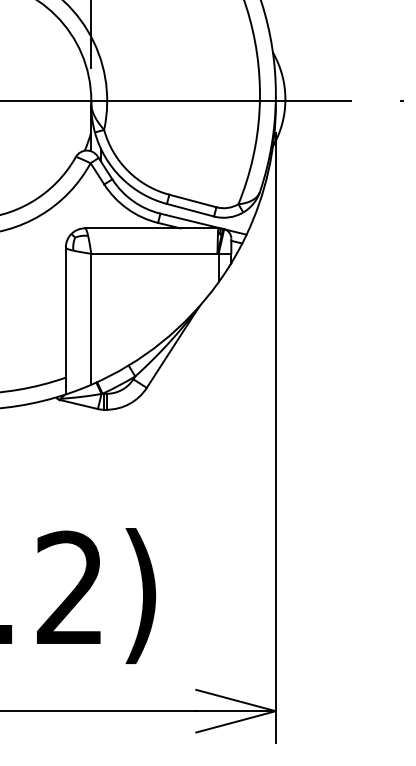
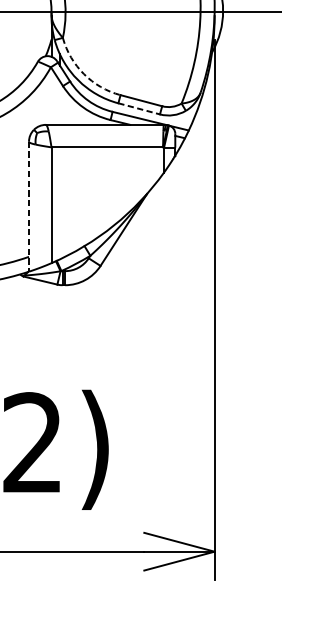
arc: (128, 171) -> (84, 74), solid -> dashed
line: (190, 210) -> (139, 109), solid -> dashed
line: (65, 320) -> (28, 206), solid -> dashed

